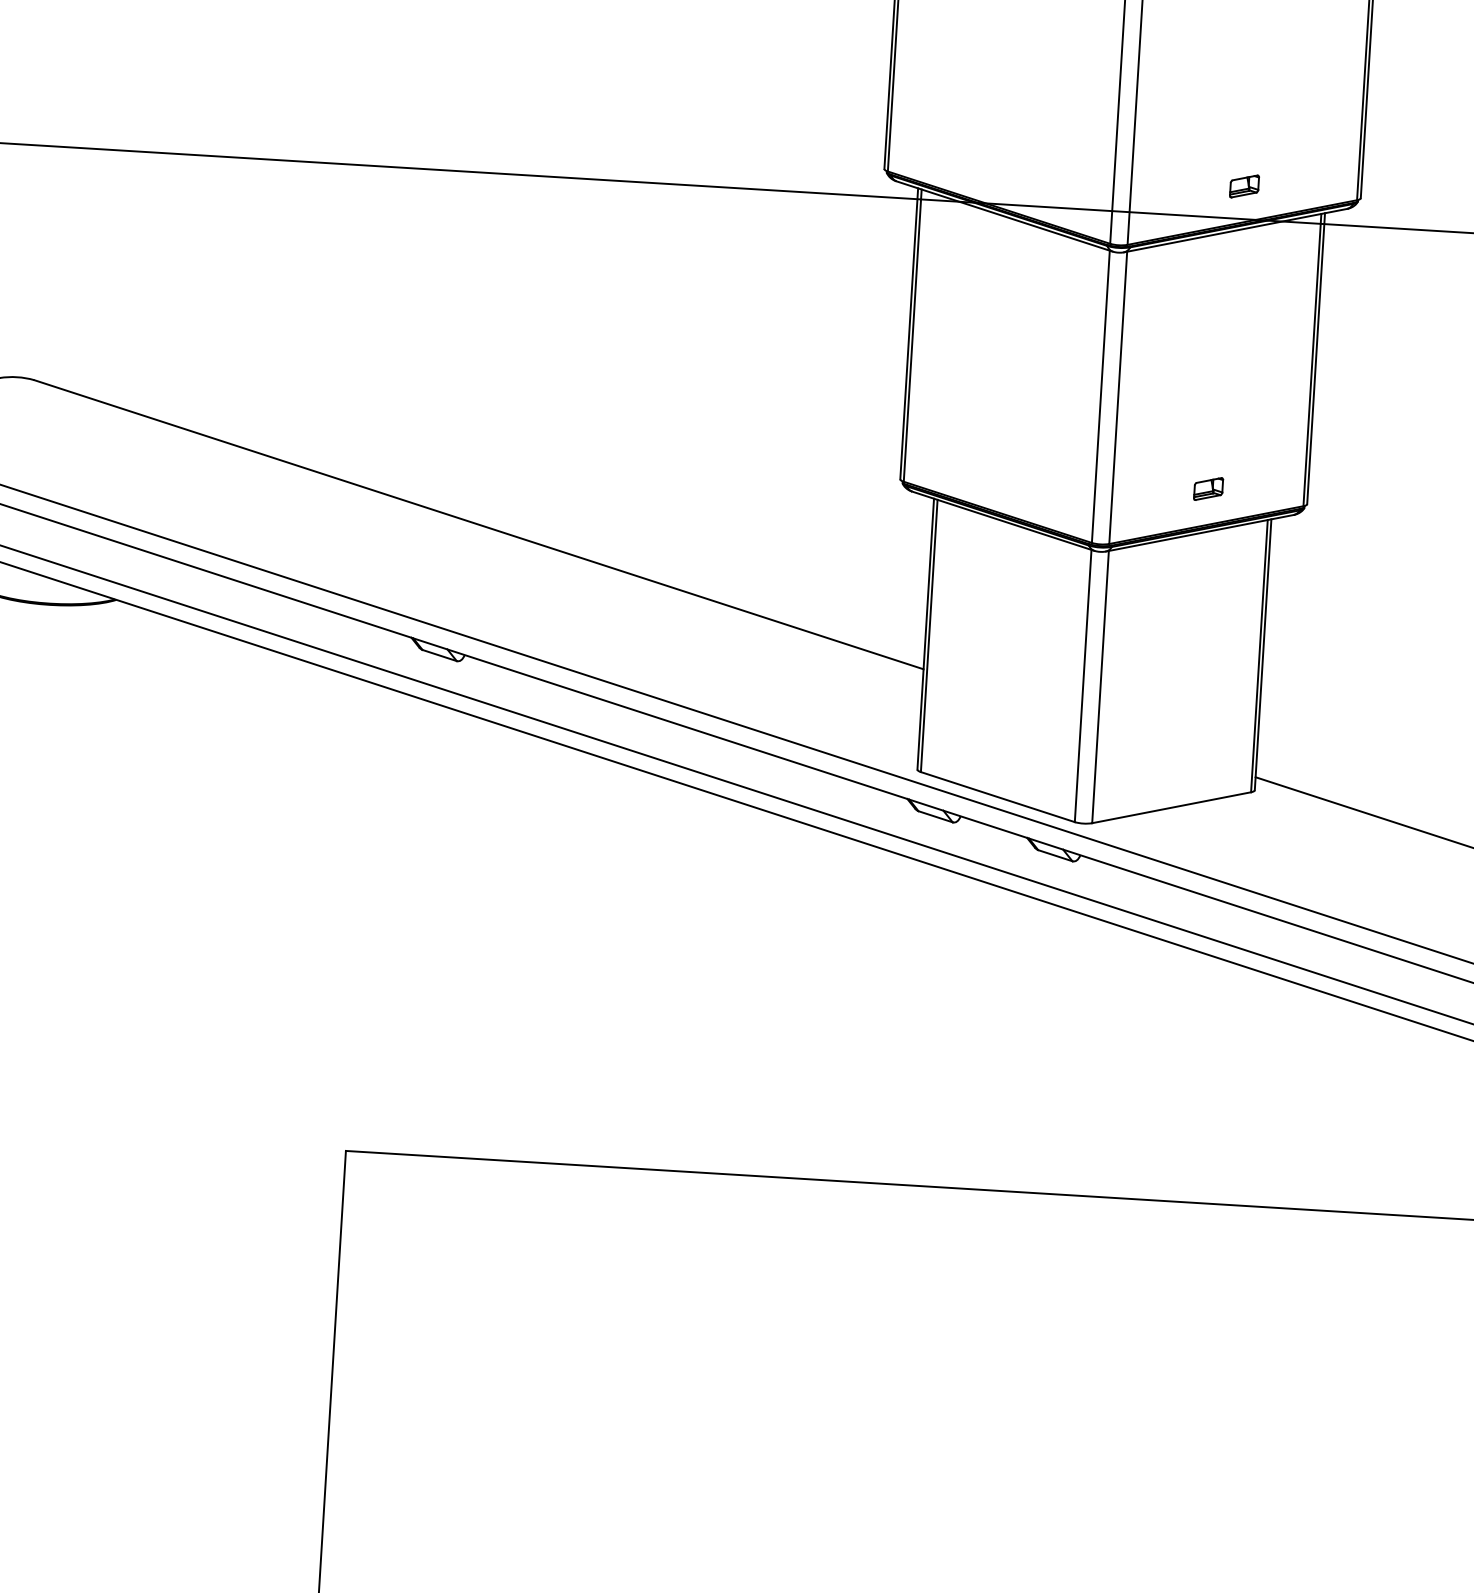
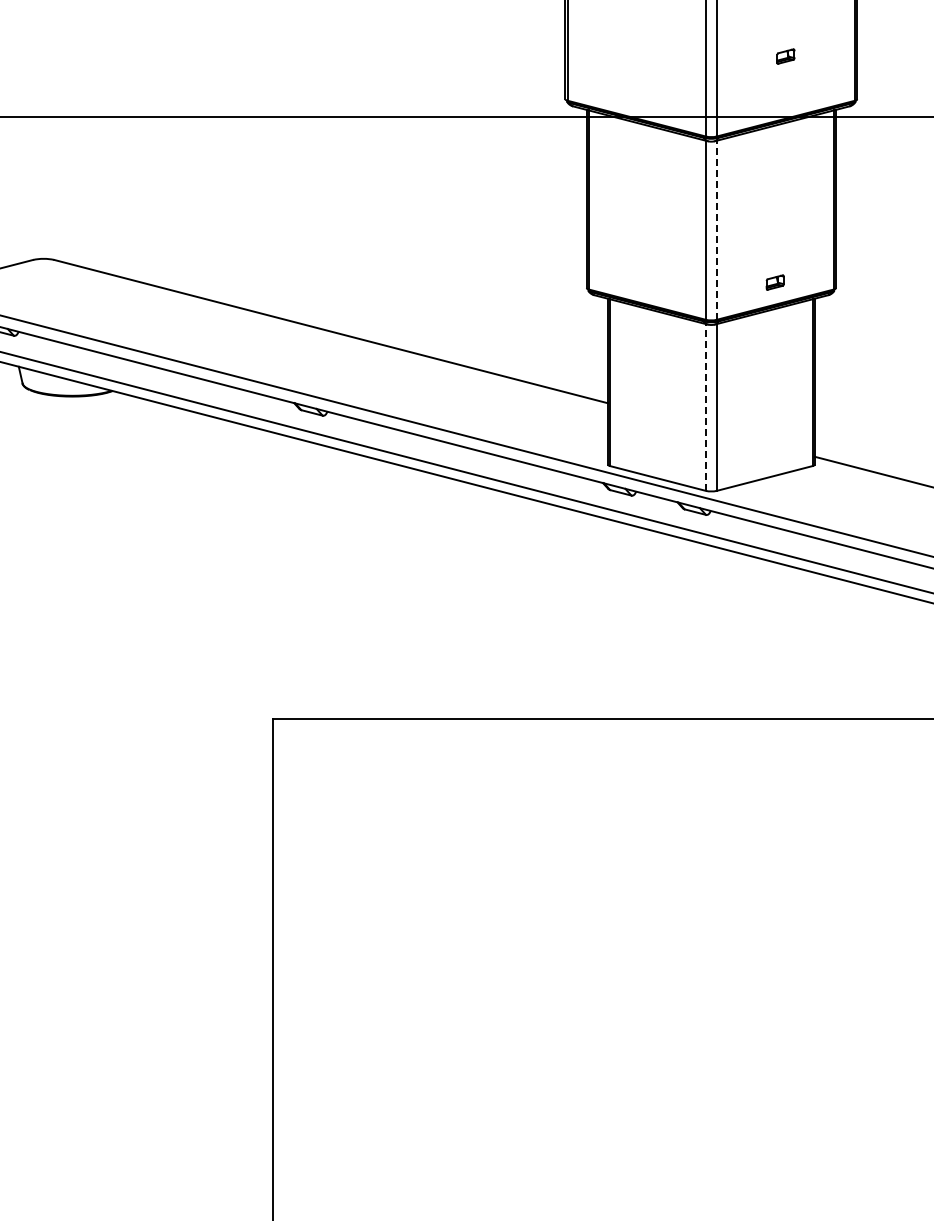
part: (1243, 186) -> (785, 56), moved
line: (1117, 398) -> (716, 230), solid -> dashed
line: (1083, 686) -> (706, 407), solid -> dashed

